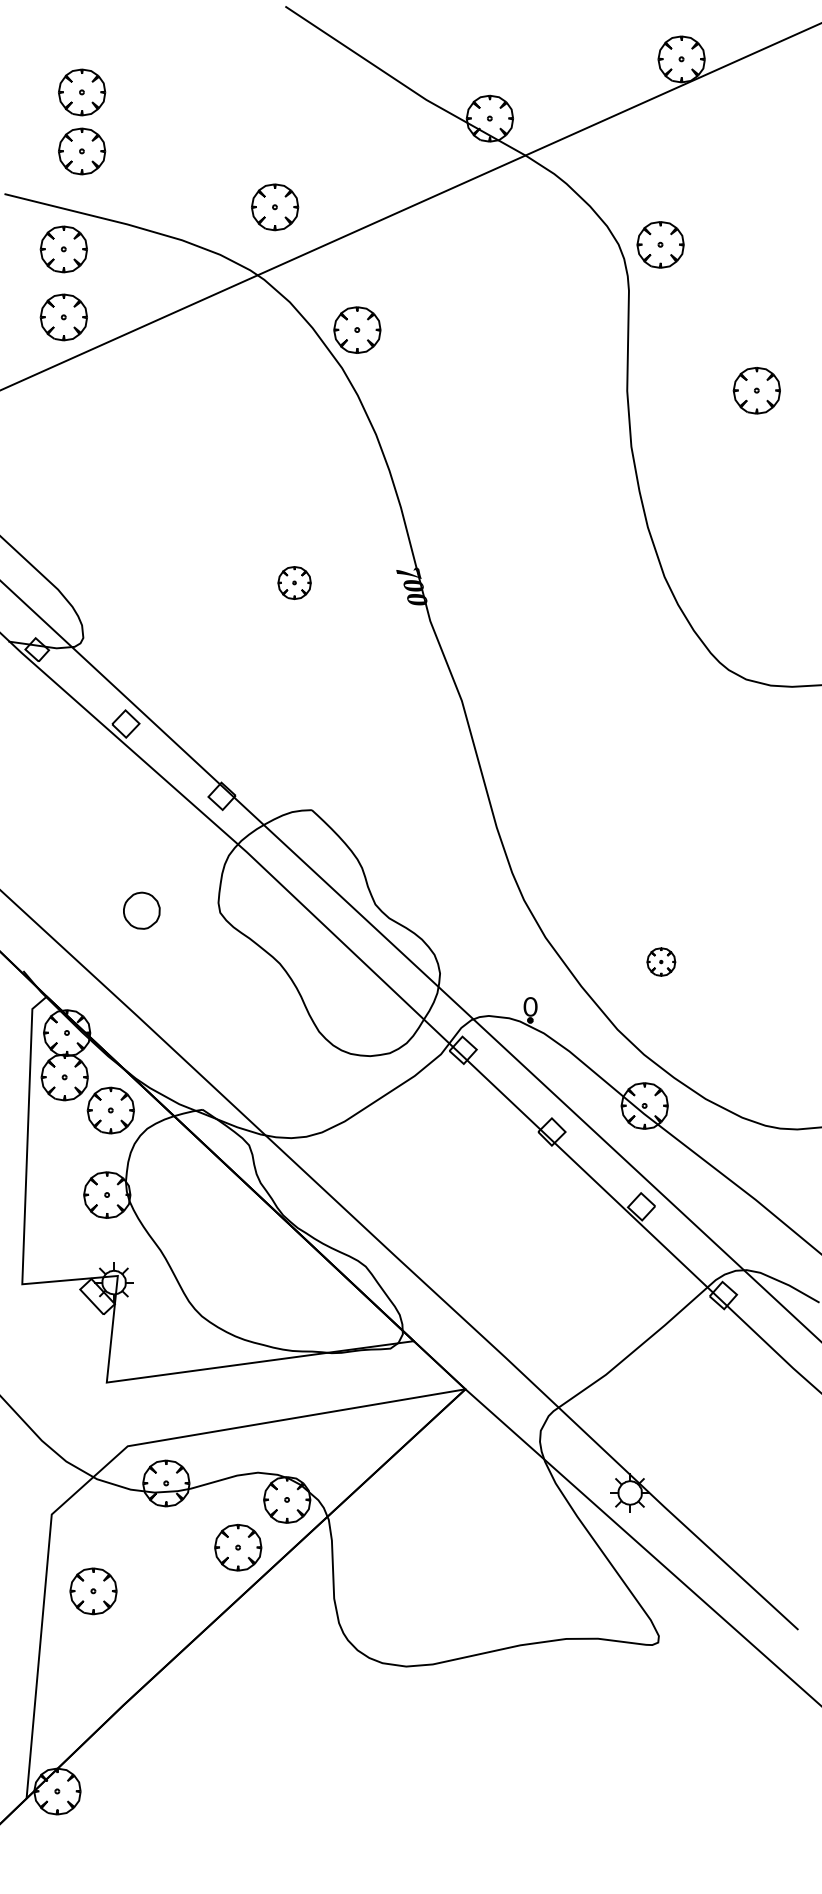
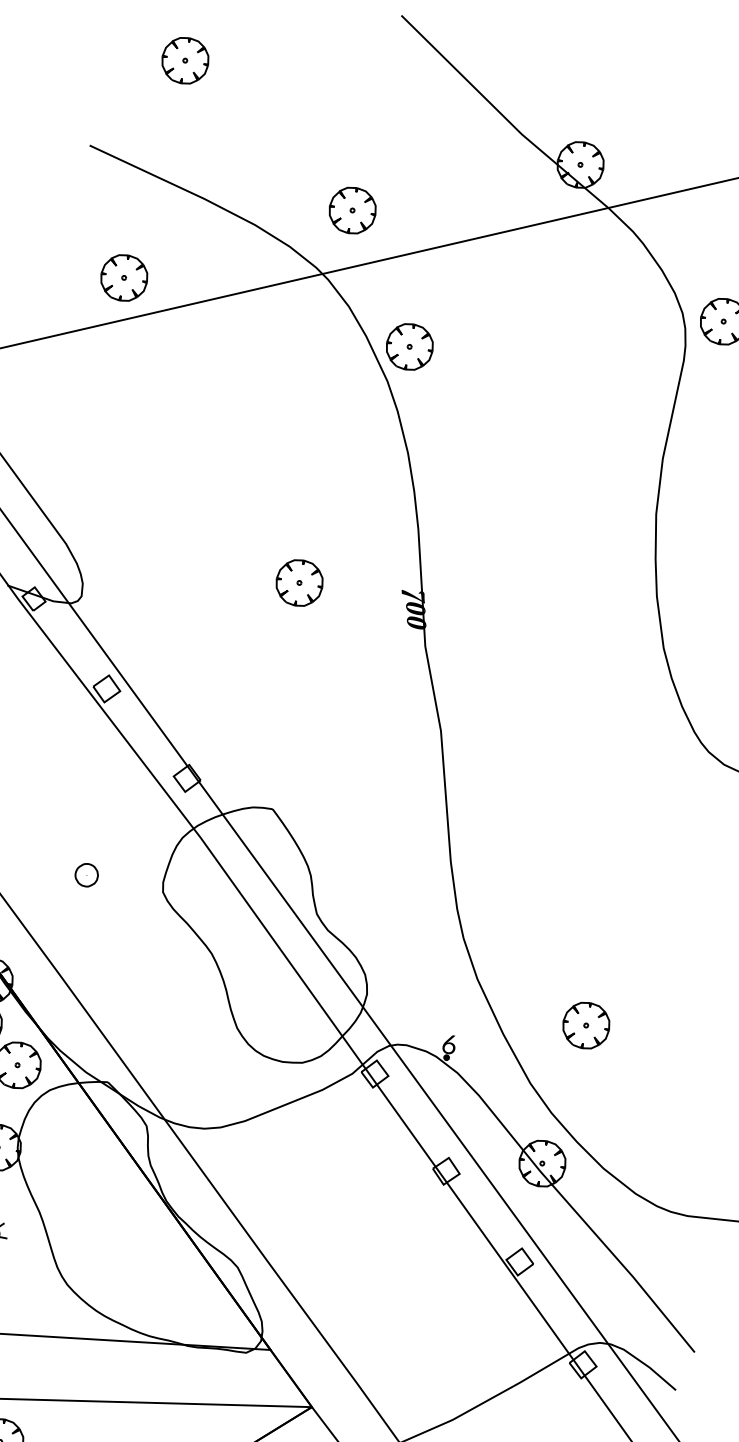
part: (82, 151) -> (174, 118), removed
part: (63, 249) -> (136, 211), removed
part: (294, 582) -> (299, 582), size x1.43
part: (142, 910) -> (87, 875), size x0.62
part: (661, 961) -> (586, 1025), size x1.67
text: (530, 1006) -> (449, 1044), 0 -> 6

